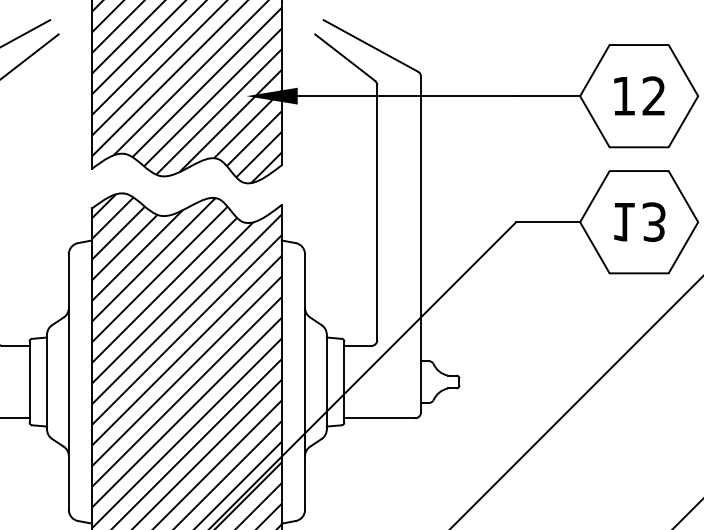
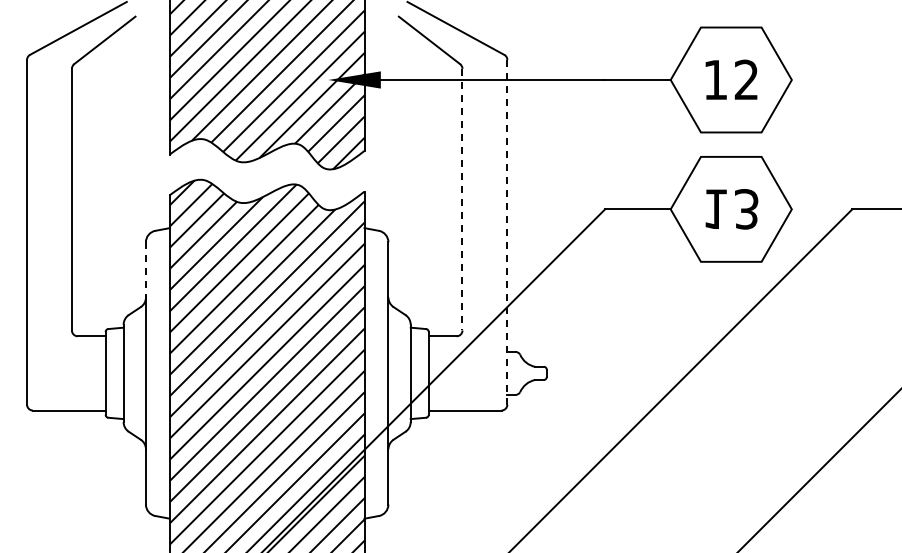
line: (377, 212) -> (462, 199), solid -> dashed
line: (421, 243) -> (507, 231), solid -> dashed
line: (68, 280) -> (145, 269), solid -> dashed

